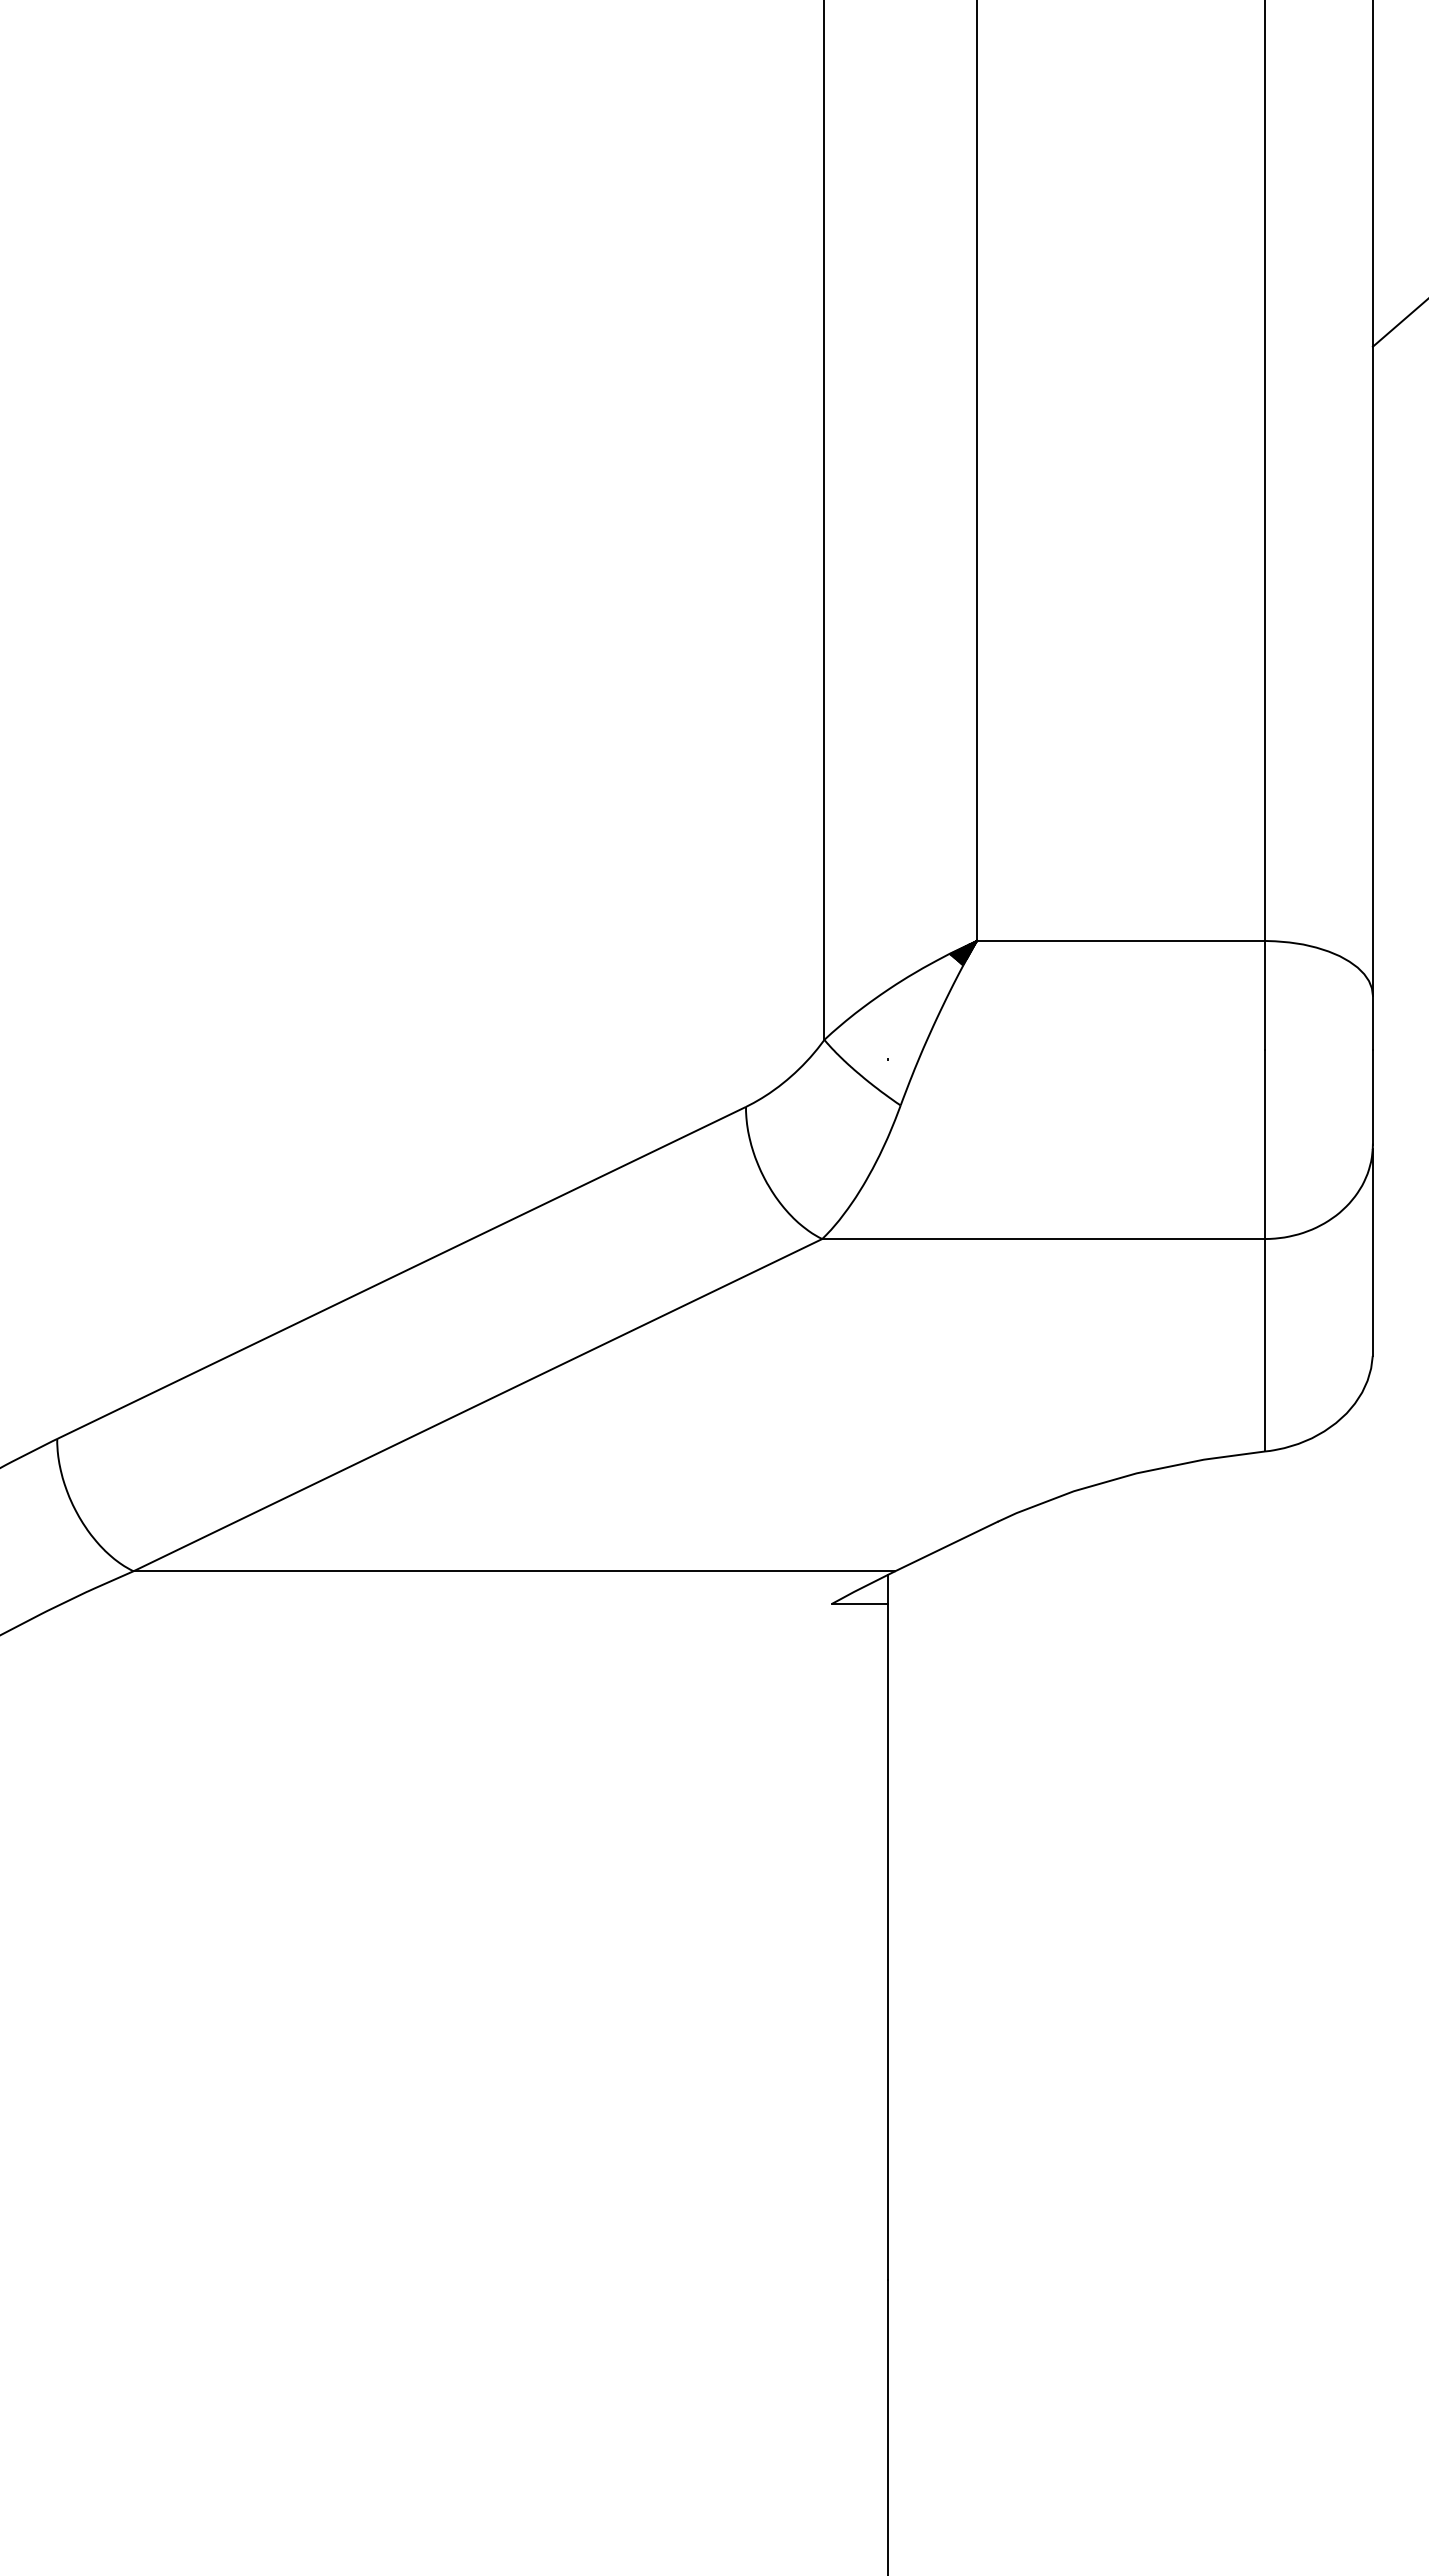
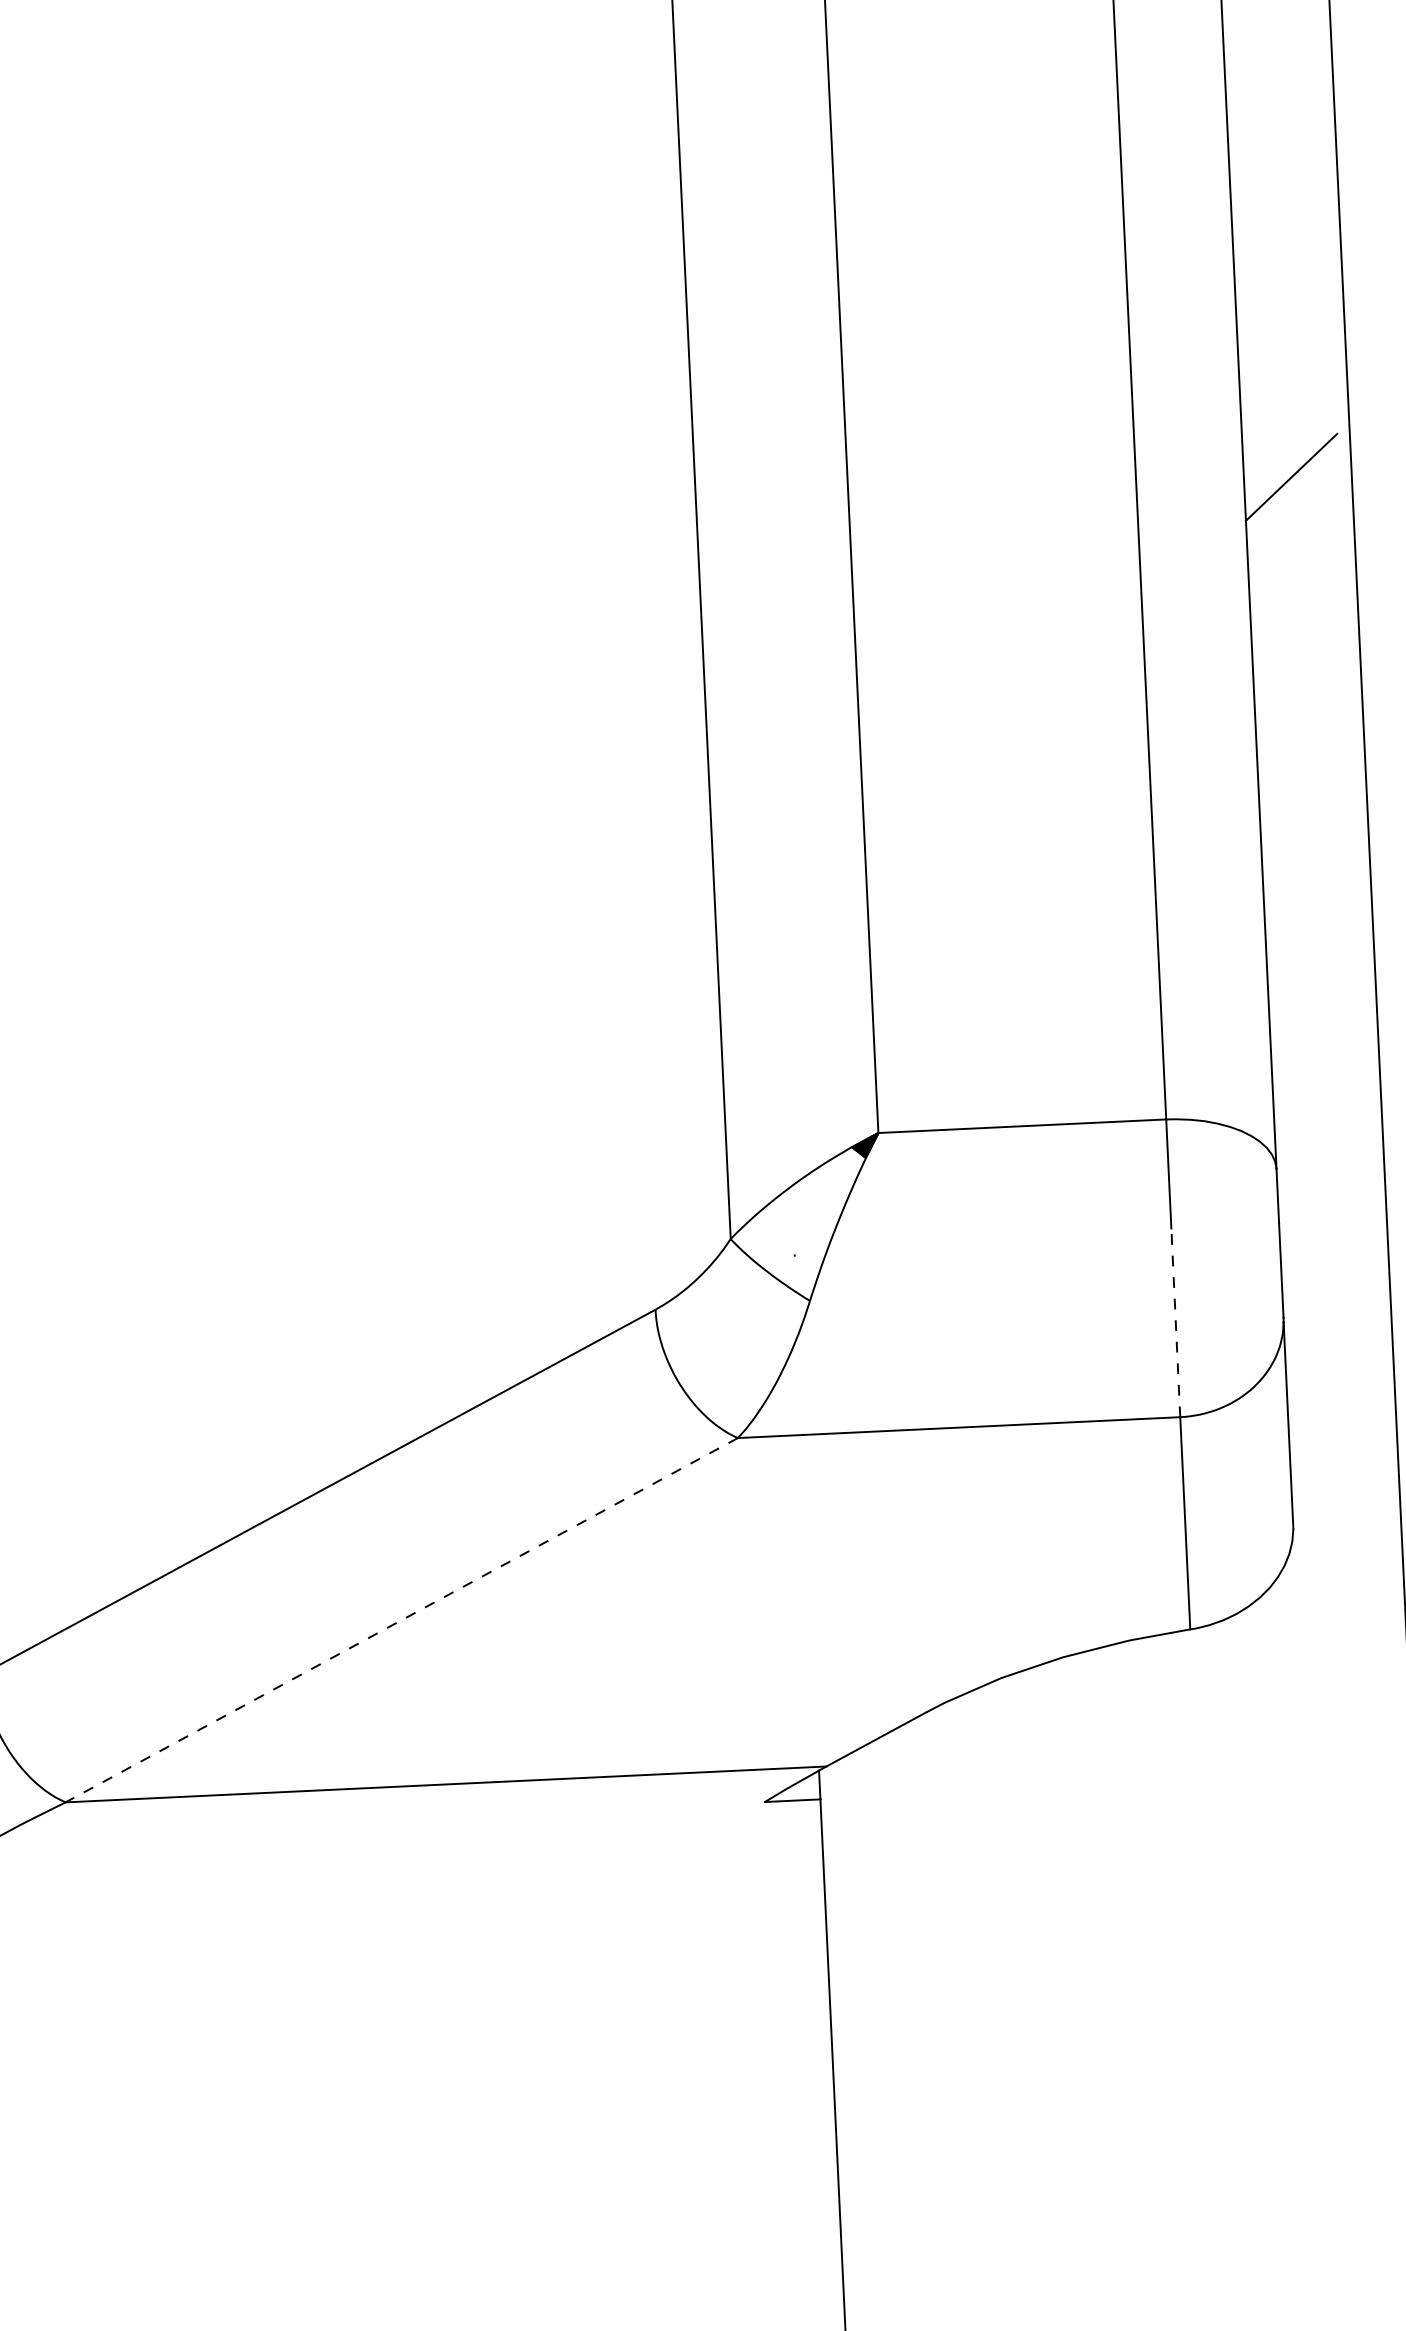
line: (1265, 1144) -> (1176, 1322), solid -> dashed
line: (477, 1405) -> (401, 1620), solid -> dashed

